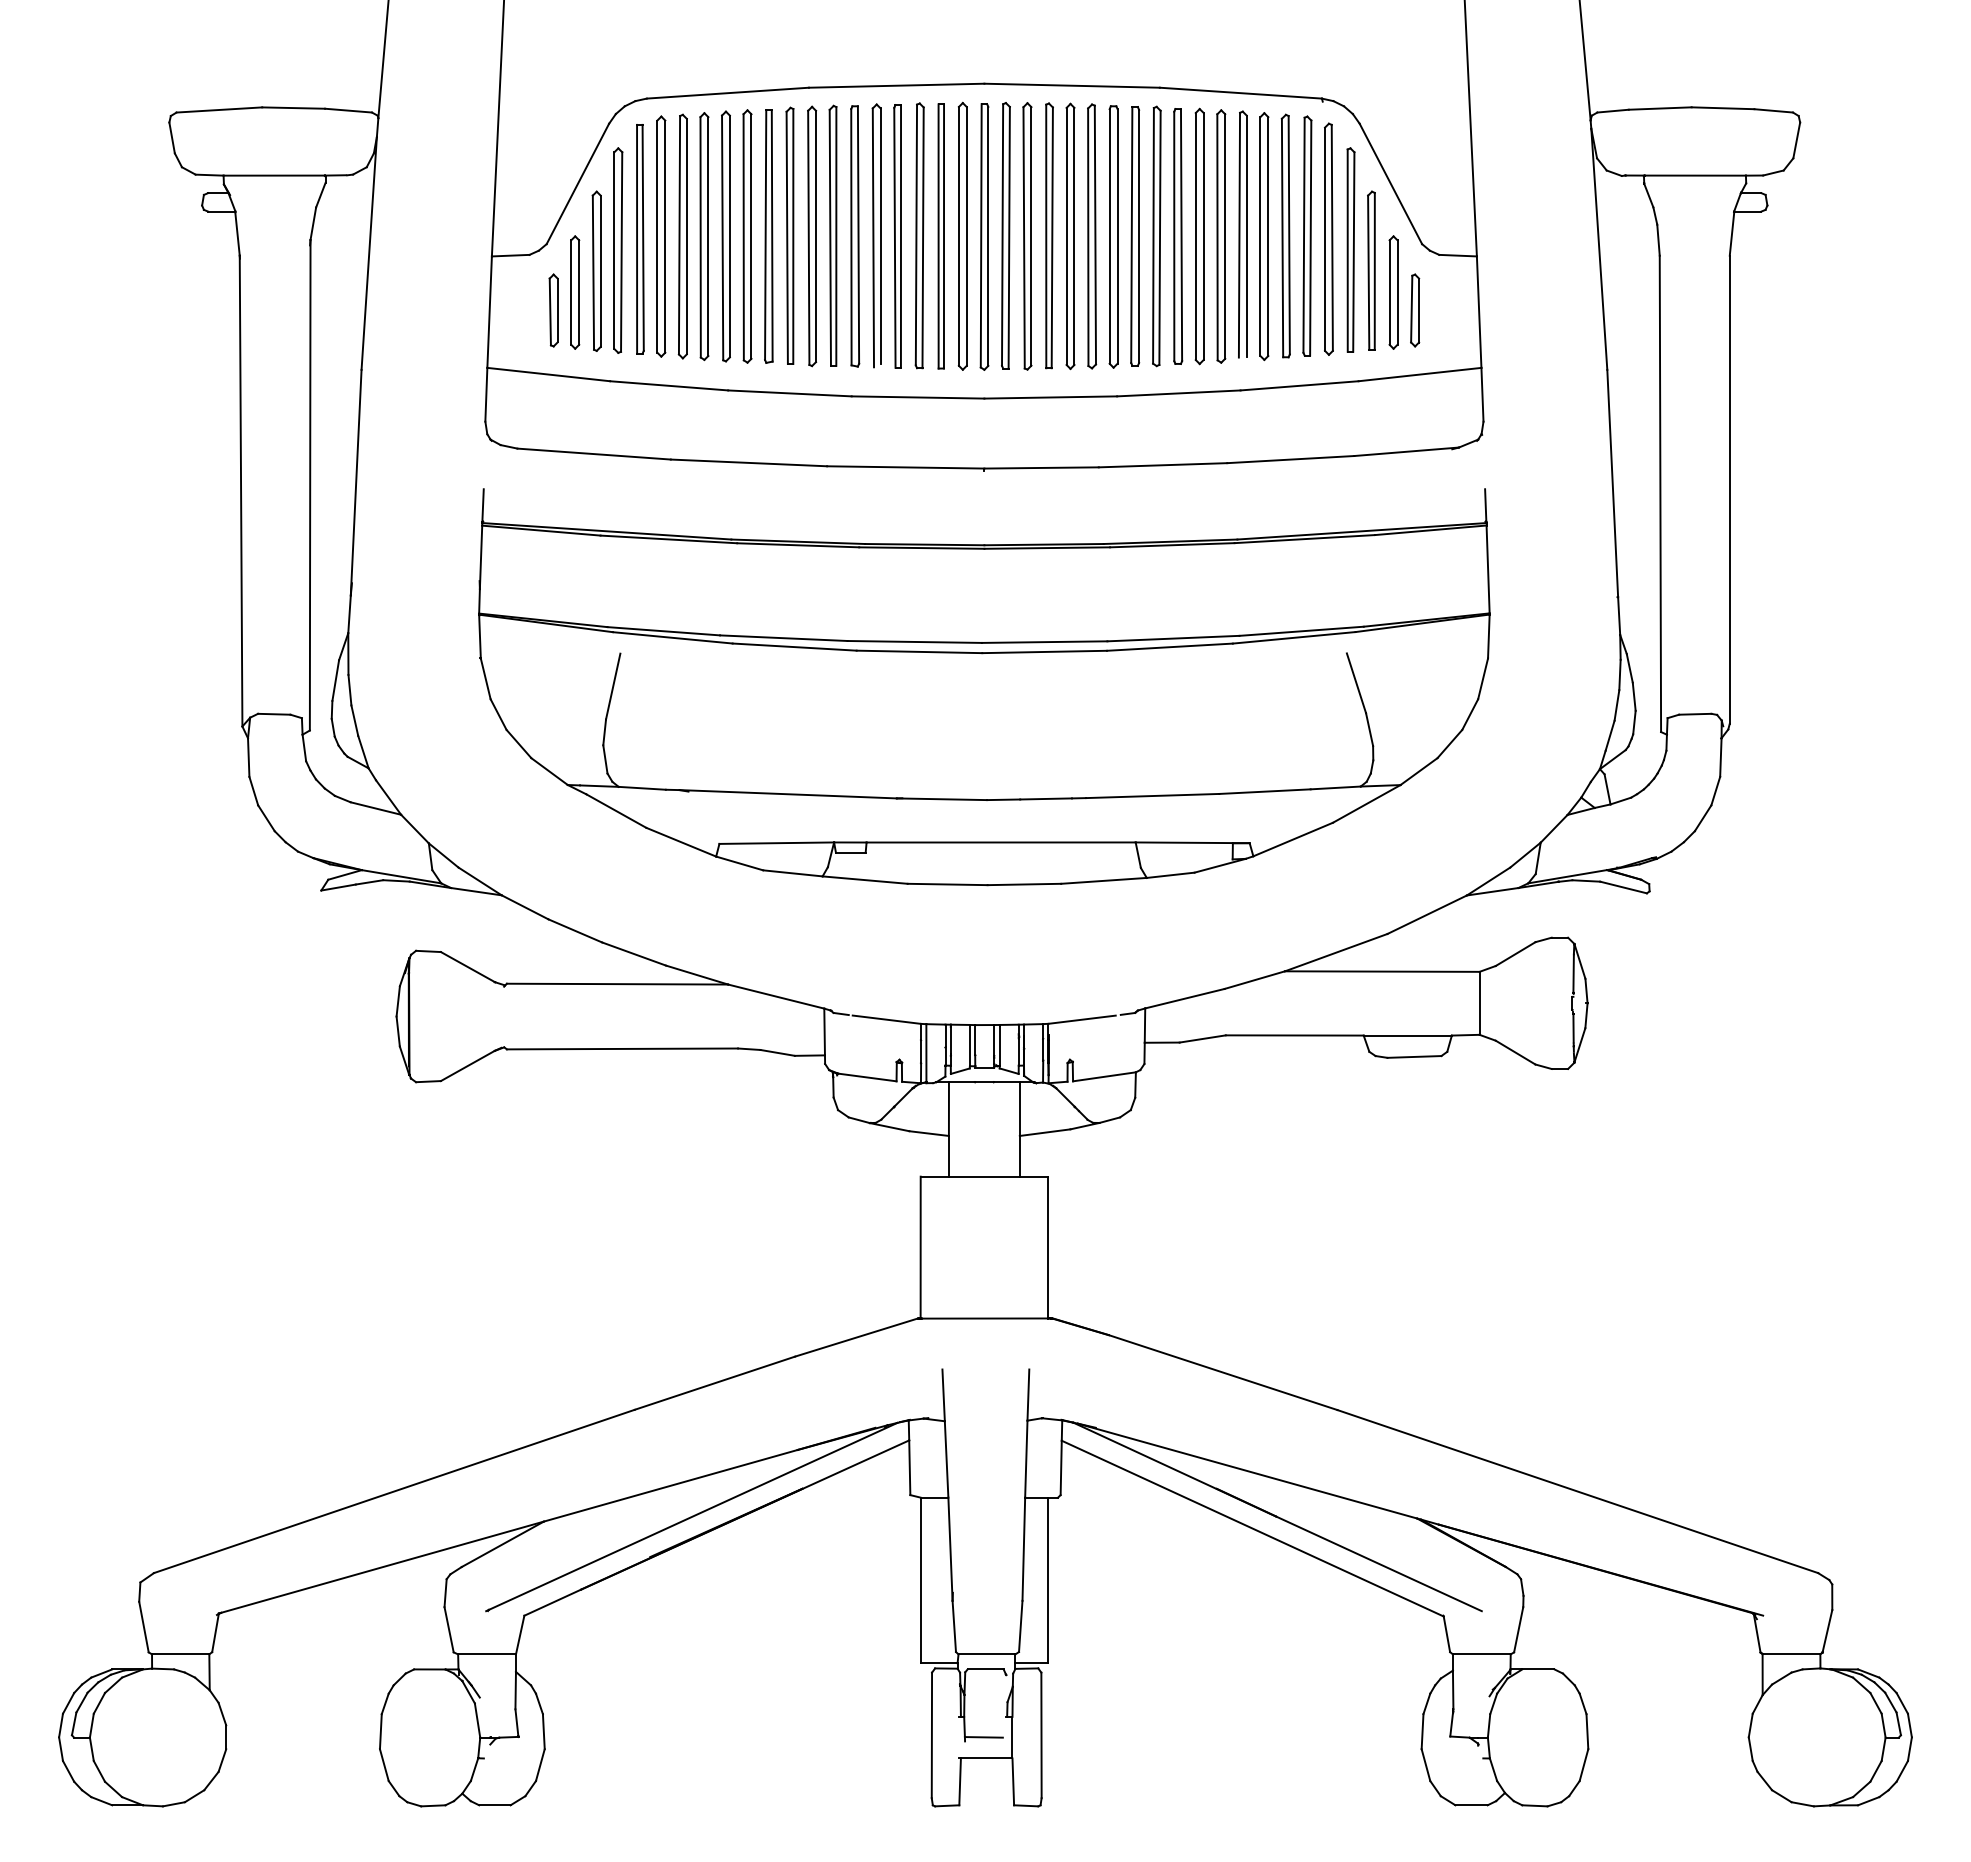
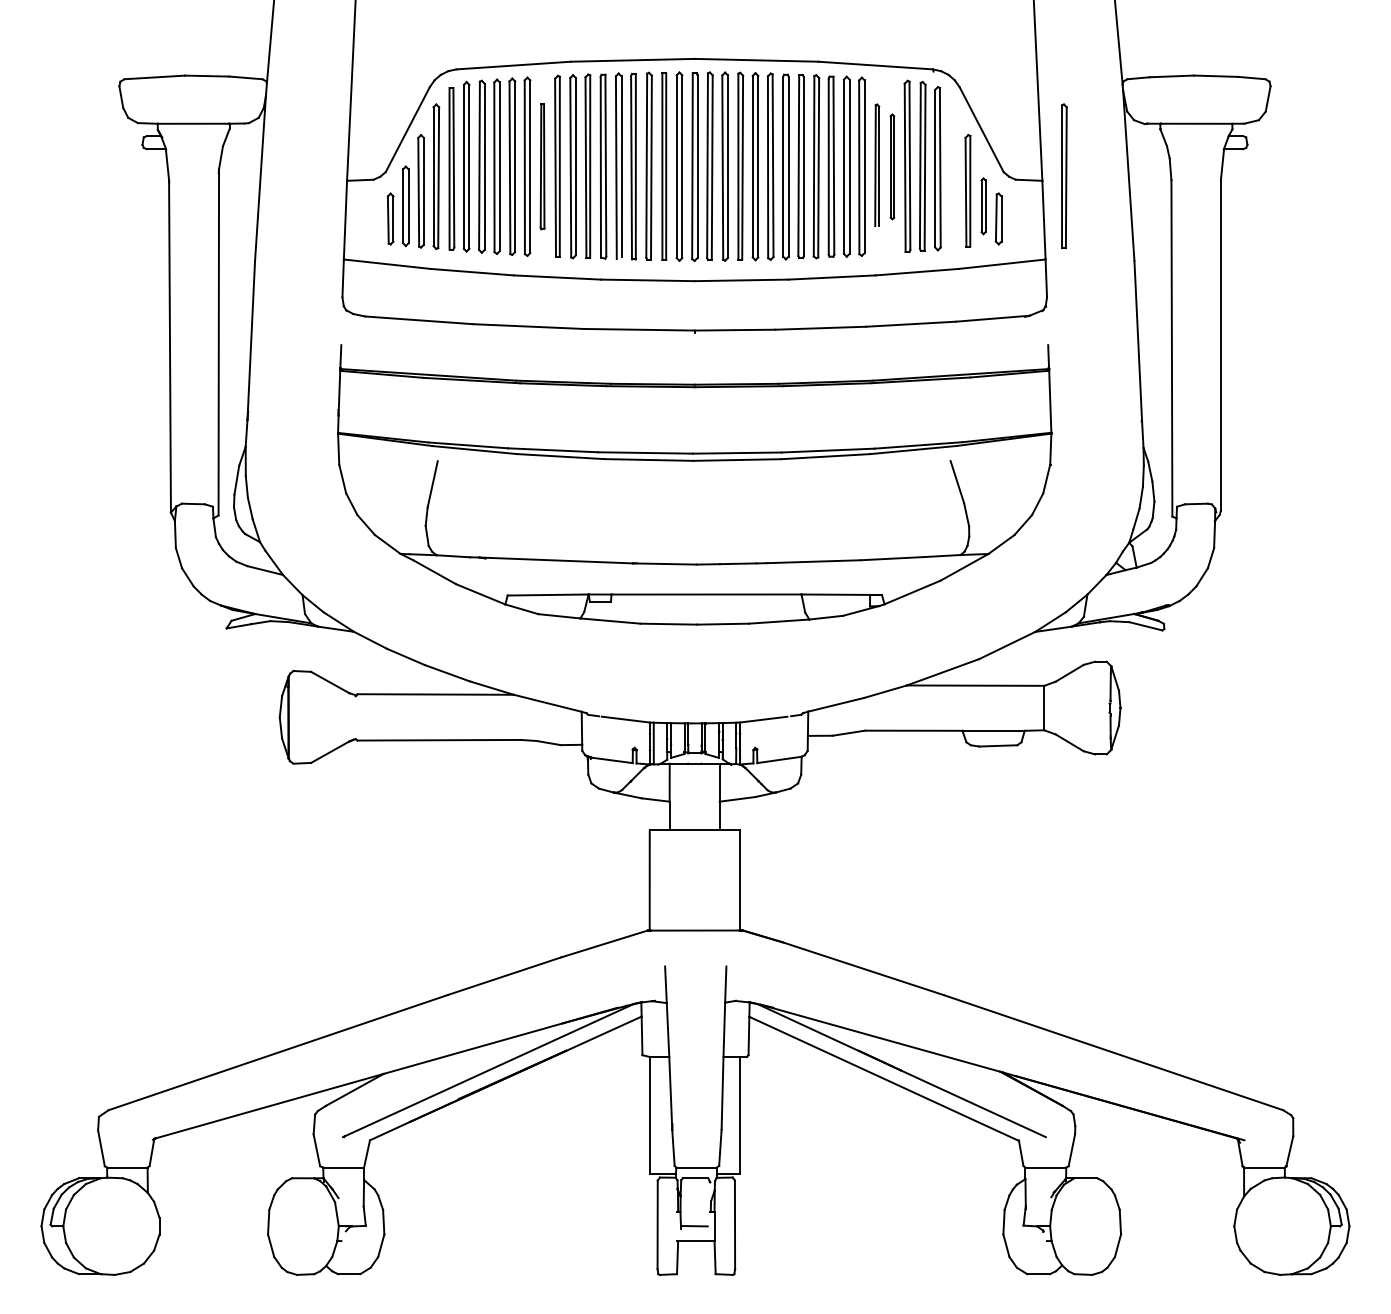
part: (1242, 234) -> (876, 165), size x0.7
part: (768, 236) -> (542, 166), size x0.7
part: (1264, 236) -> (892, 166), size x0.6
part: (1350, 249) -> (1063, 175), moved
part: (1393, 292) -> (983, 206), size x0.7

